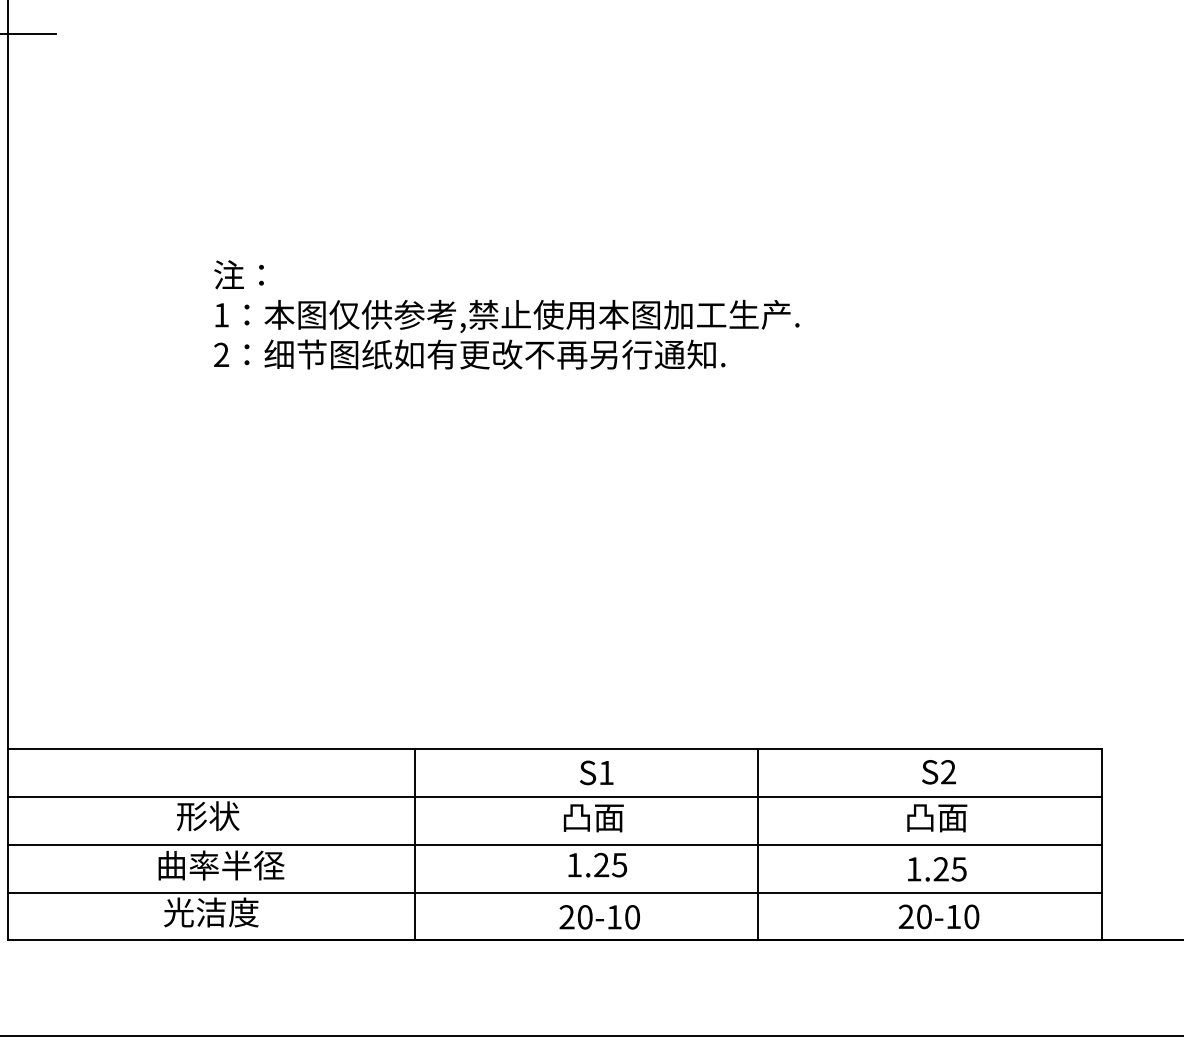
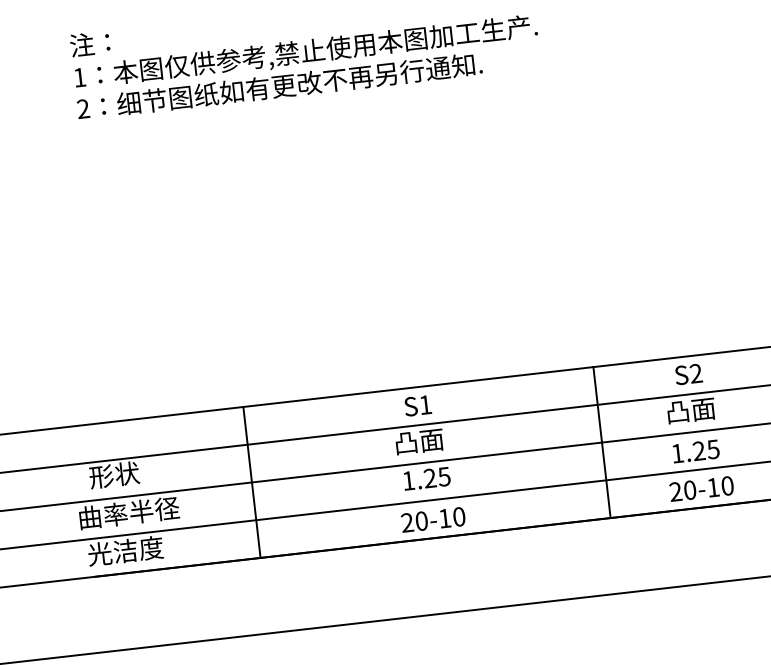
line: (414, 844) -> (251, 482), moved
line: (758, 844) -> (602, 442), moved

